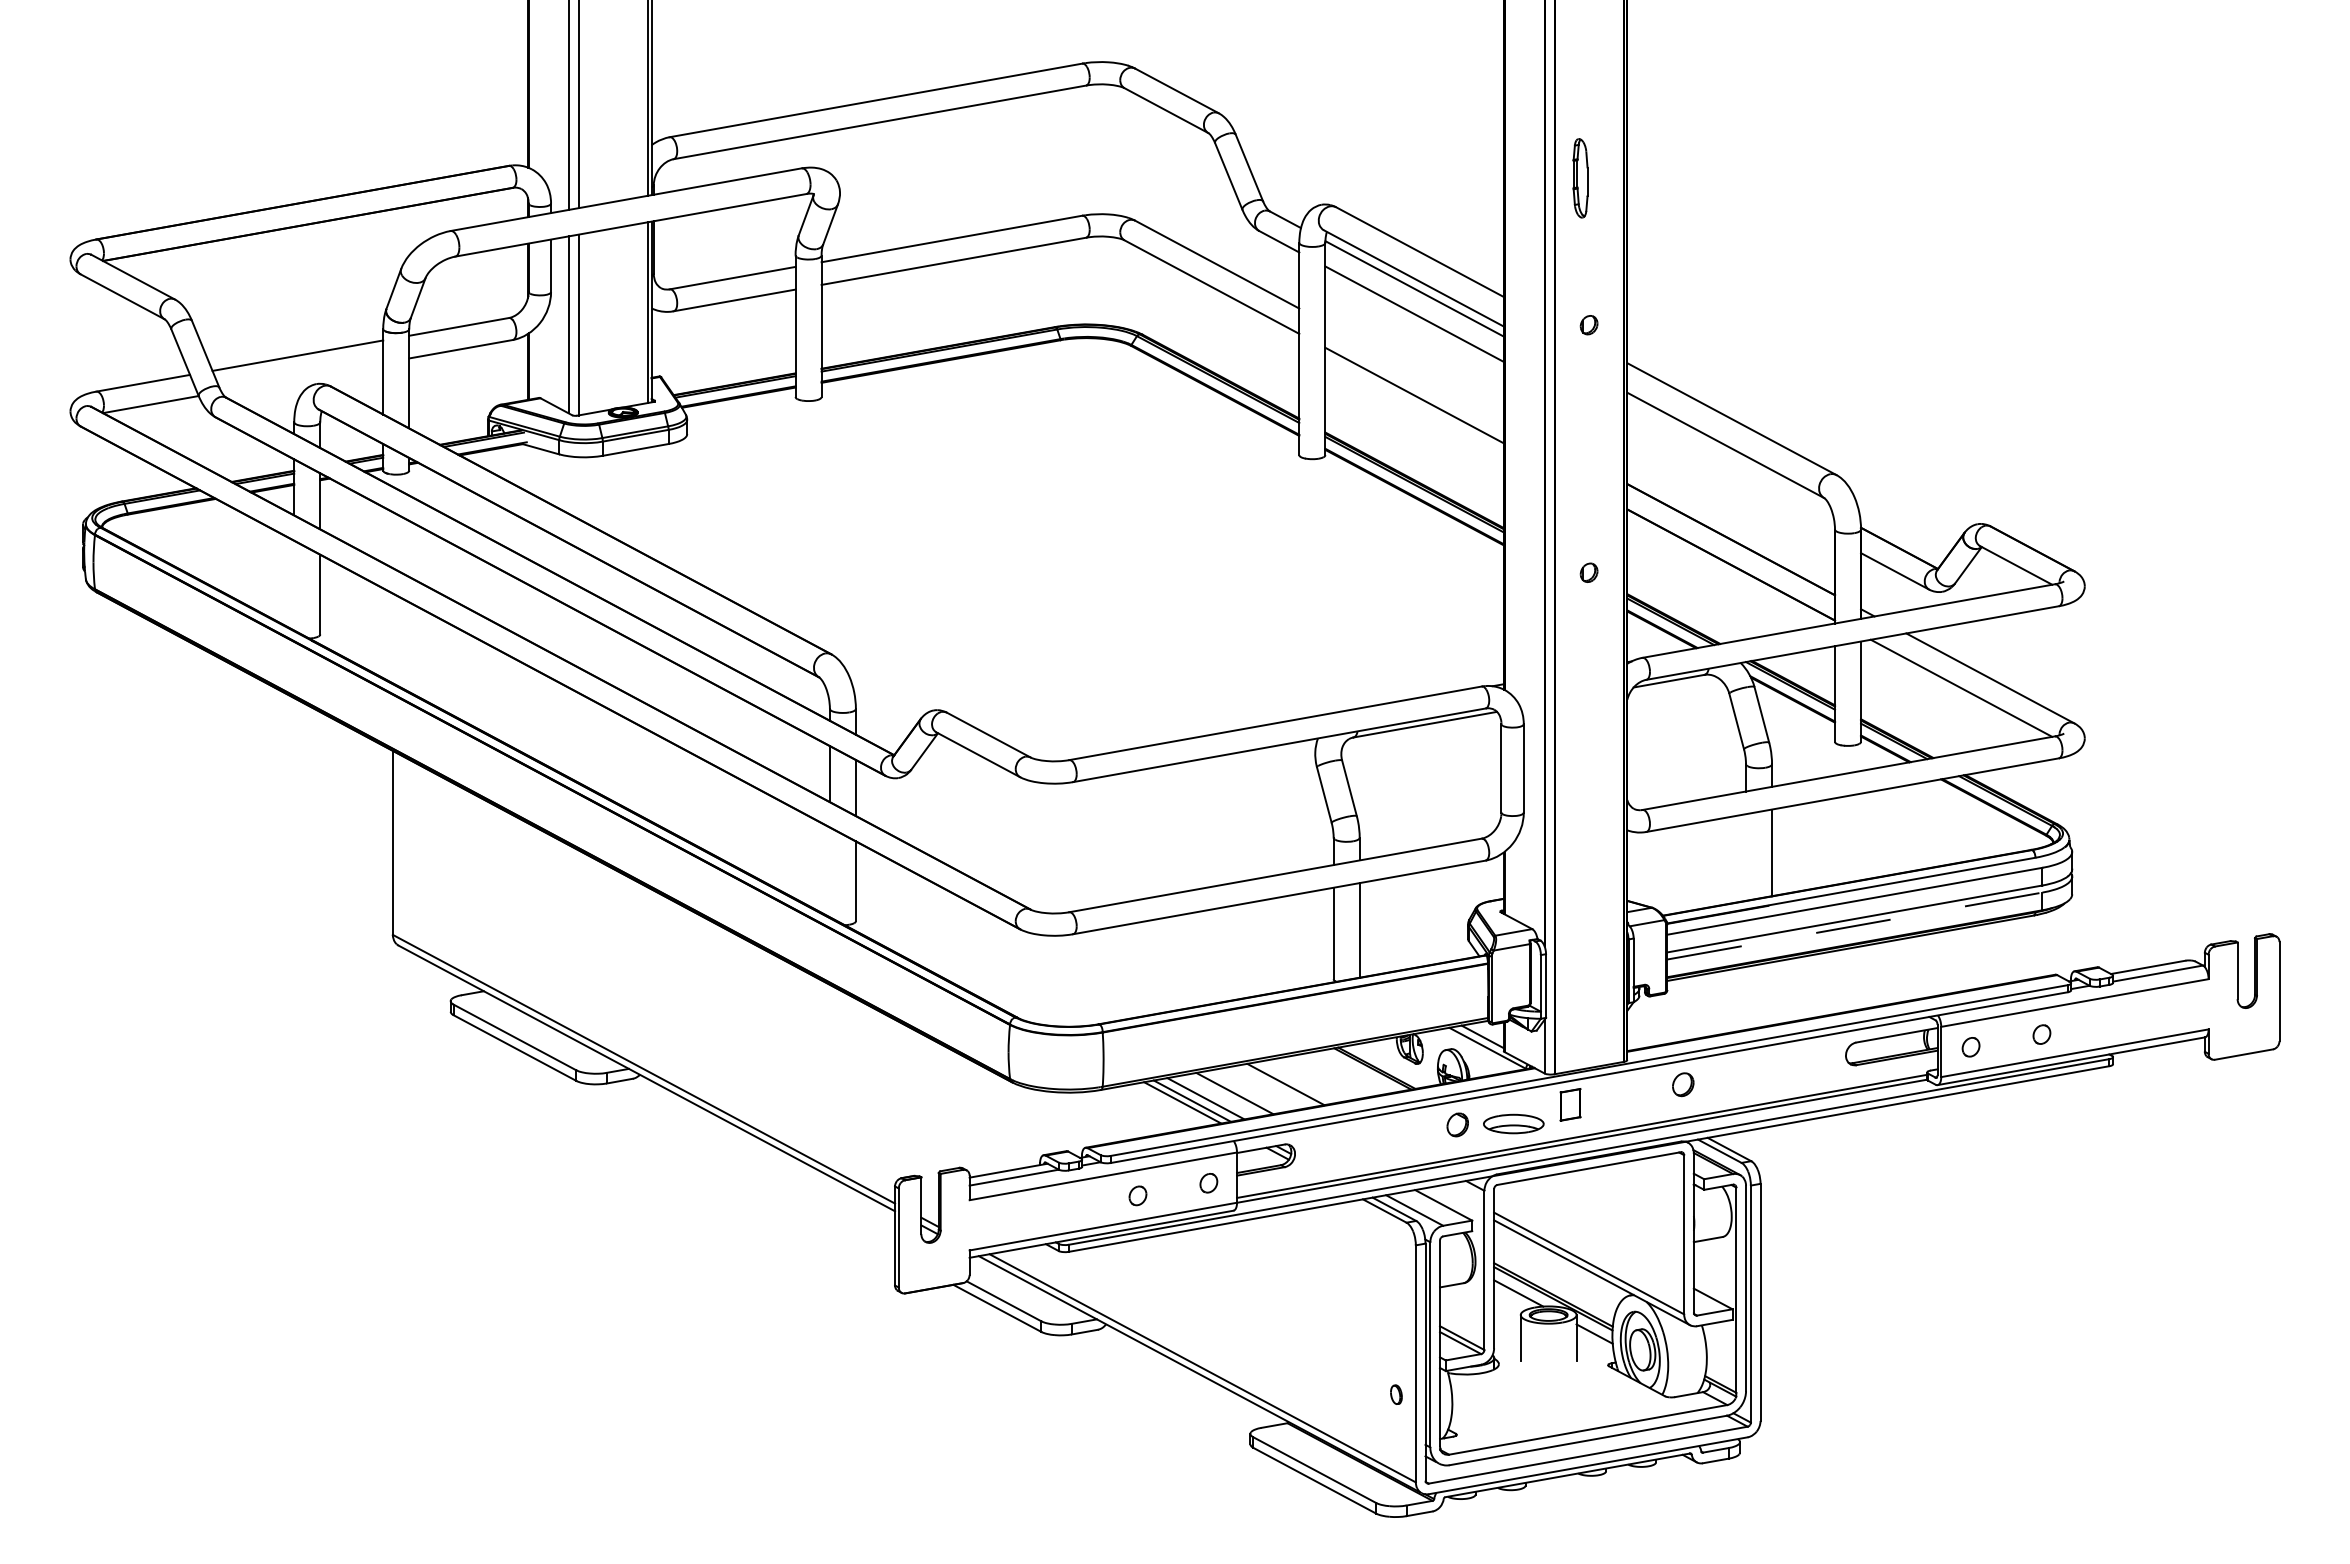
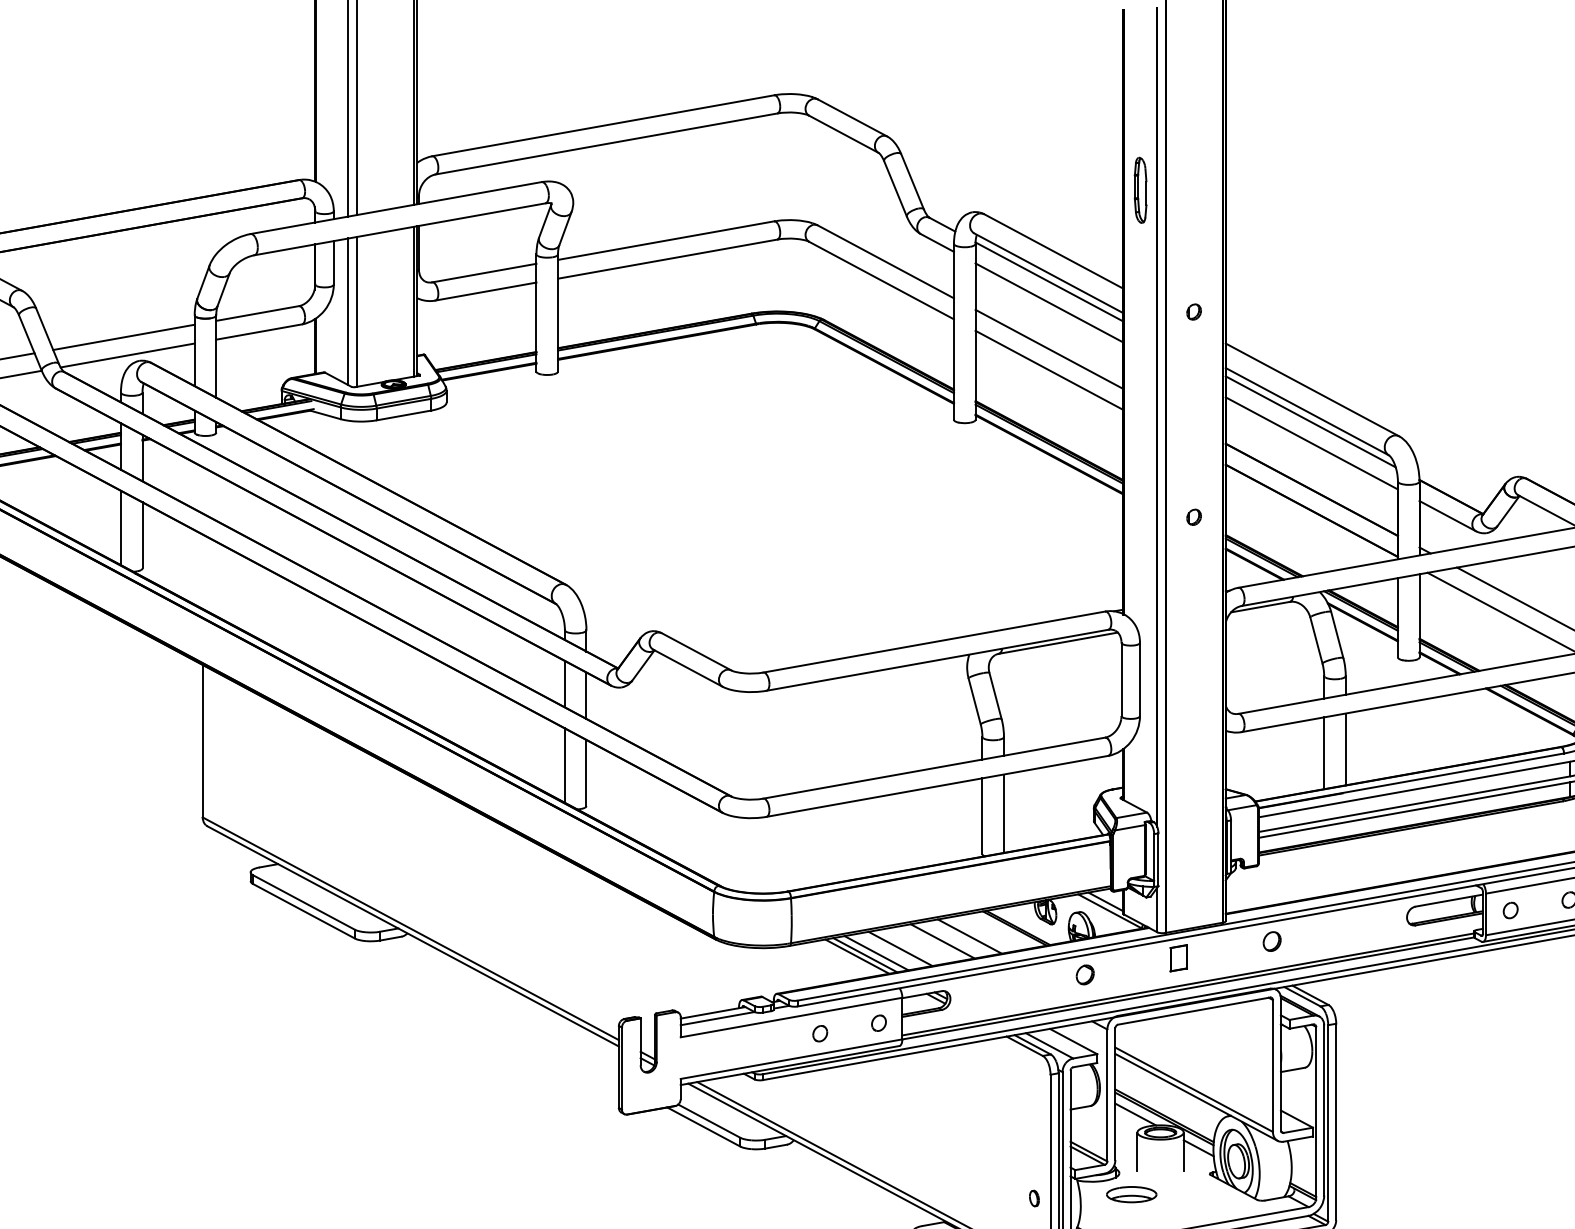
part: (1580, 178) -> (1140, 190), moved
line: (1414, 369) -> (1049, 348), added
line: (302, 377) -> (127, 355), added
line: (1729, 457) -> (1310, 421), added
line: (1731, 483) -> (1312, 443), added
line: (294, 585) -> (121, 527), added
line: (1746, 857) -> (1324, 753), added
line: (829, 872) -> (564, 765), added
line: (1854, 926) -> (1414, 810), dashed -> solid
line: (1318, 1078) -> (969, 936), added
part: (1513, 1123) -> (1131, 1194), moved

